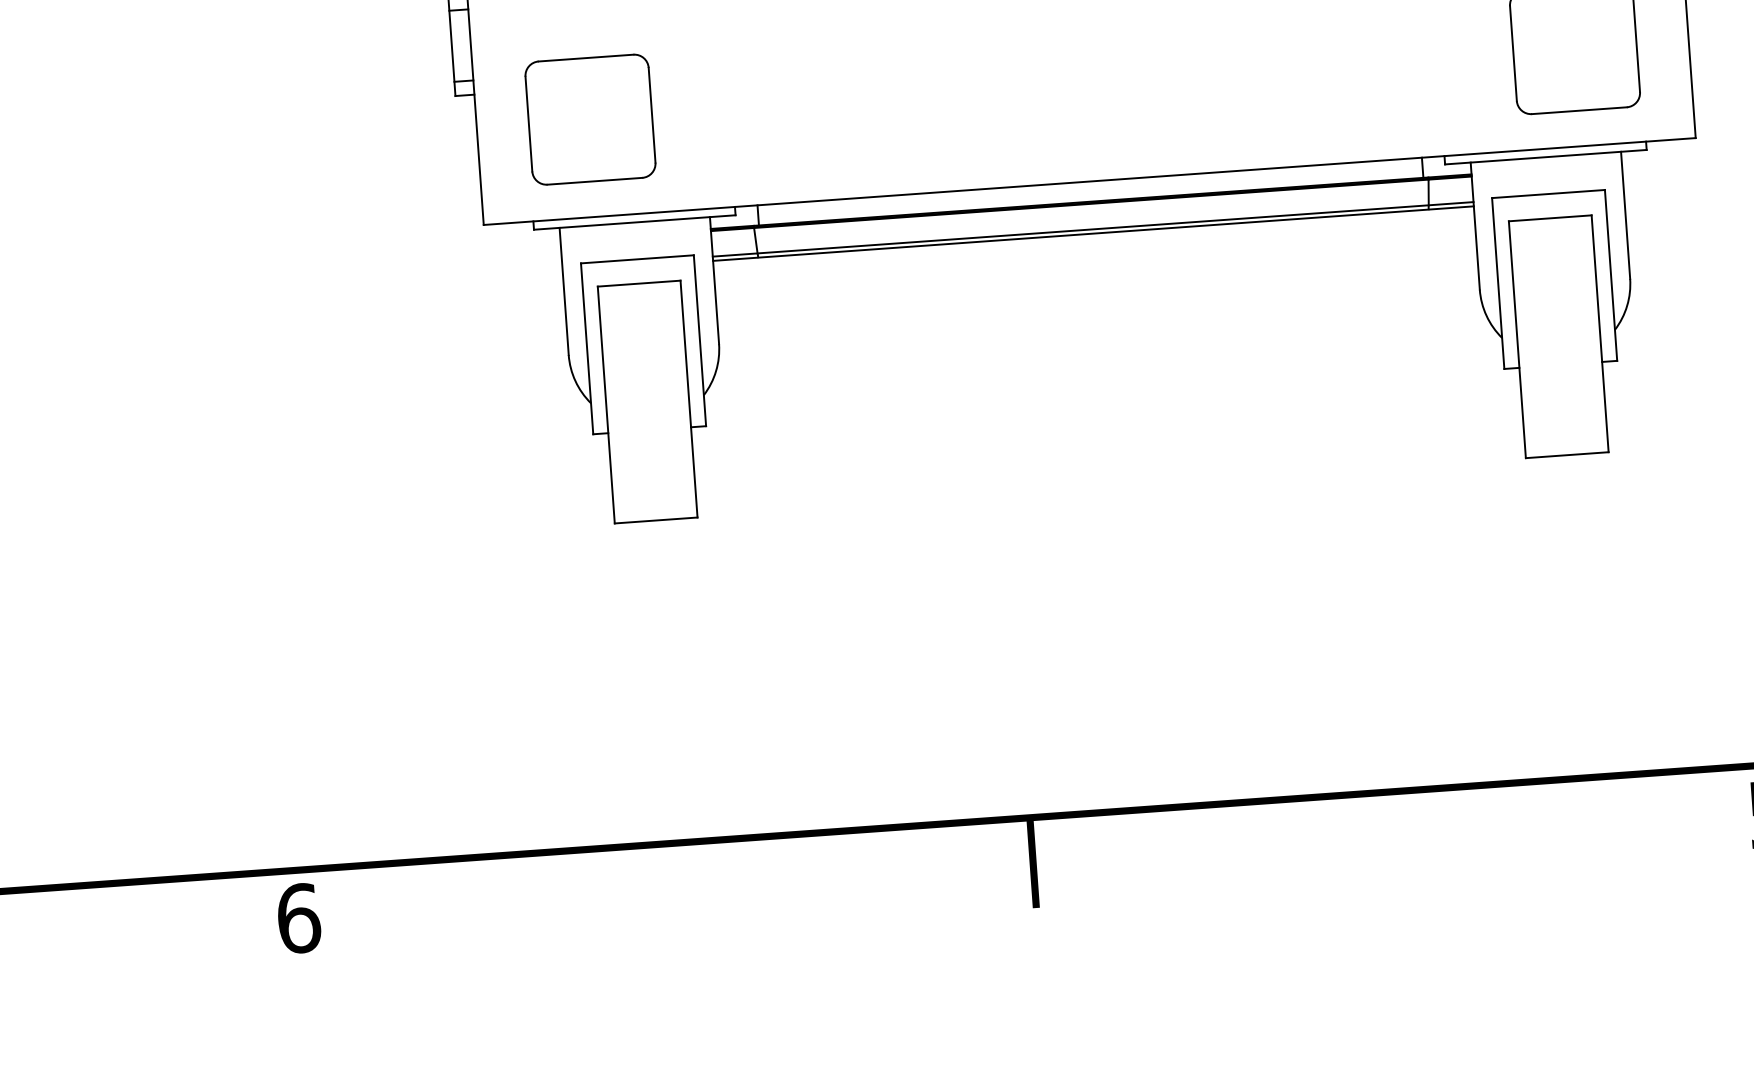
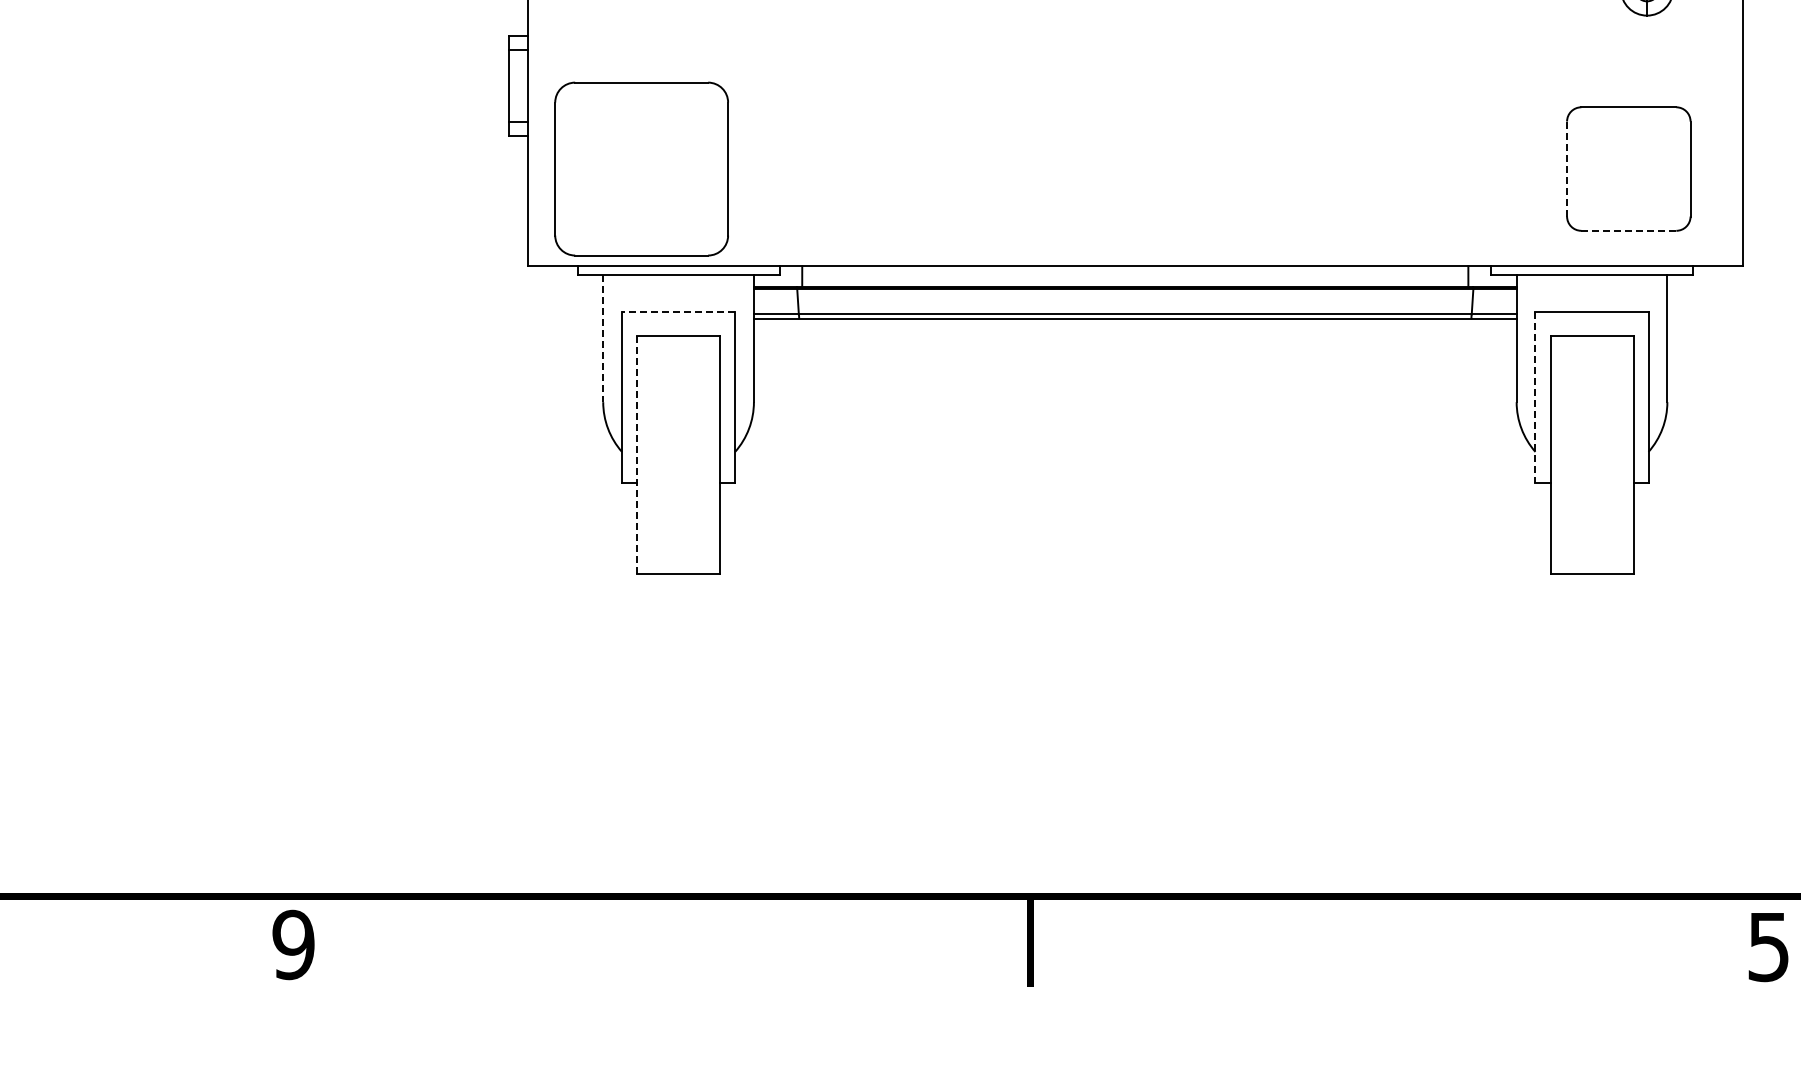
line: (1513, 53) -> (1567, 169), solid -> dashed
line: (1579, 110) -> (1628, 230), solid -> dashed
part: (590, 119) -> (641, 168), size x1.4
line: (637, 259) -> (678, 311), solid -> dashed
line: (1498, 283) -> (1535, 397), solid -> dashed
line: (564, 291) -> (603, 338), solid -> dashed
line: (606, 404) -> (637, 454), solid -> dashed
text: (298, 918) -> (293, 944), 6 -> 9

